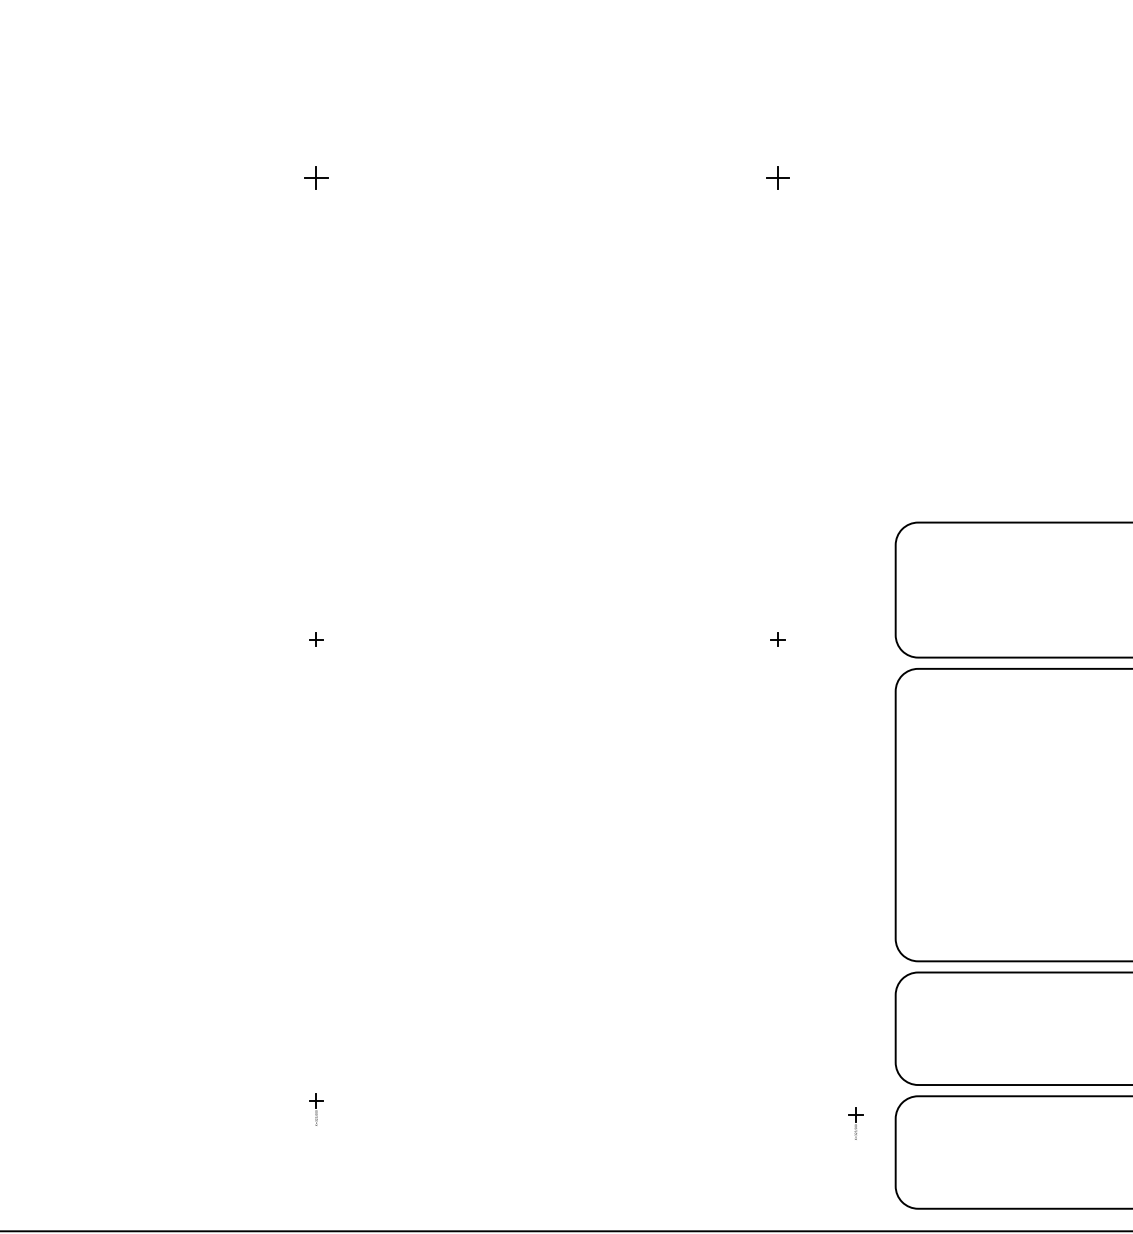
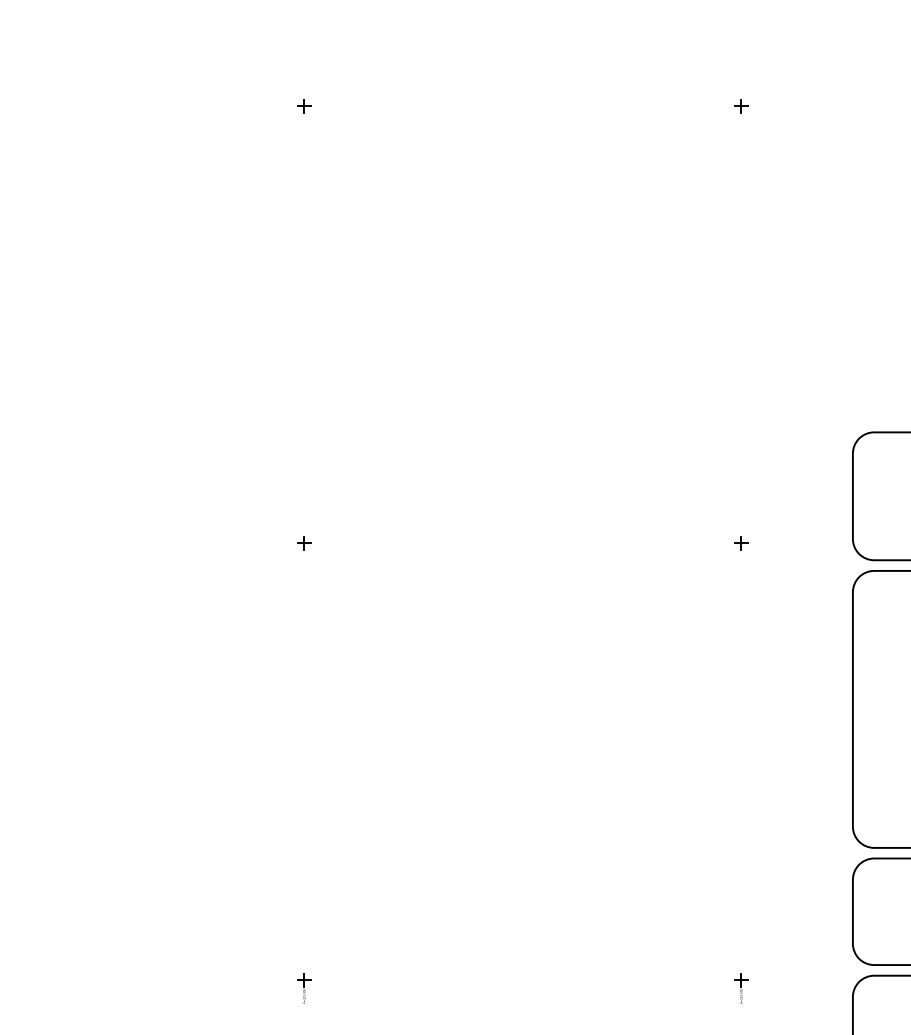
part: (316, 177) -> (304, 105), size x0.62
part: (777, 177) -> (740, 105), size x0.62
part: (855, 1123) -> (740, 988), moved

